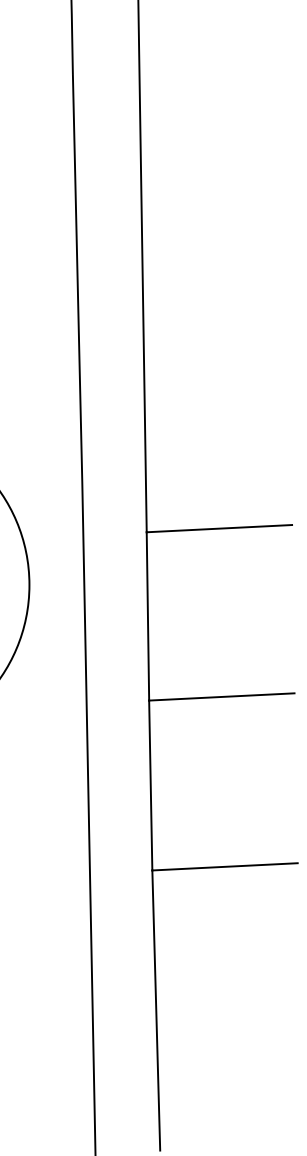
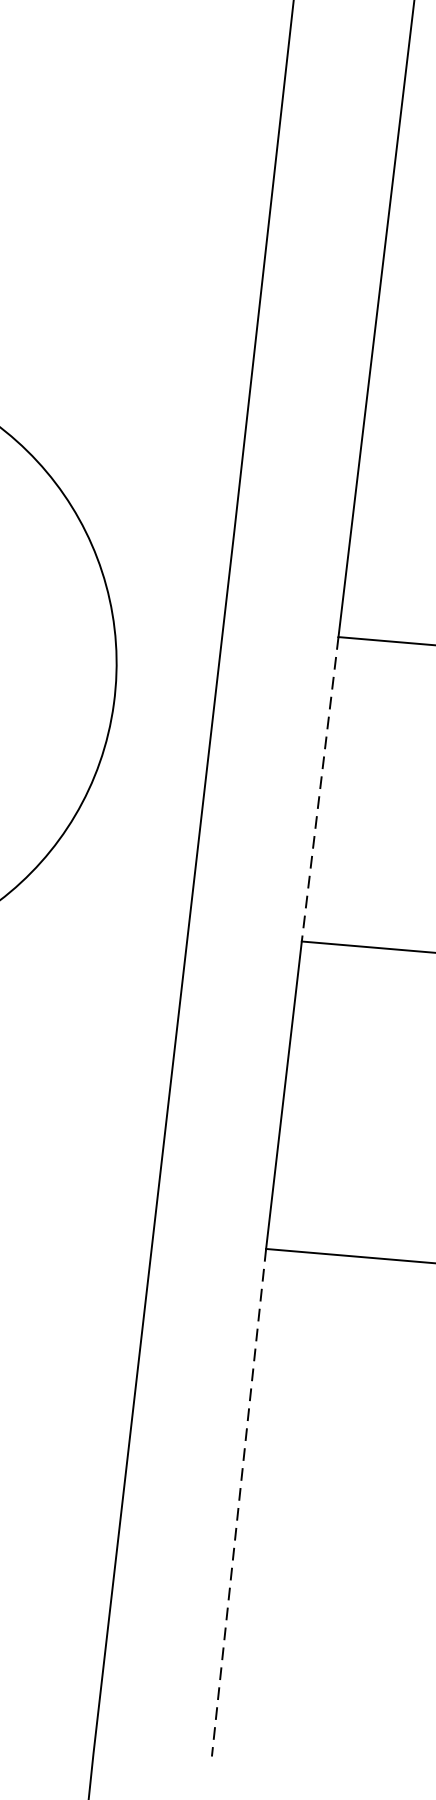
line: (147, 616) -> (319, 789), solid -> dashed
line: (156, 1011) -> (239, 1504), solid -> dashed

